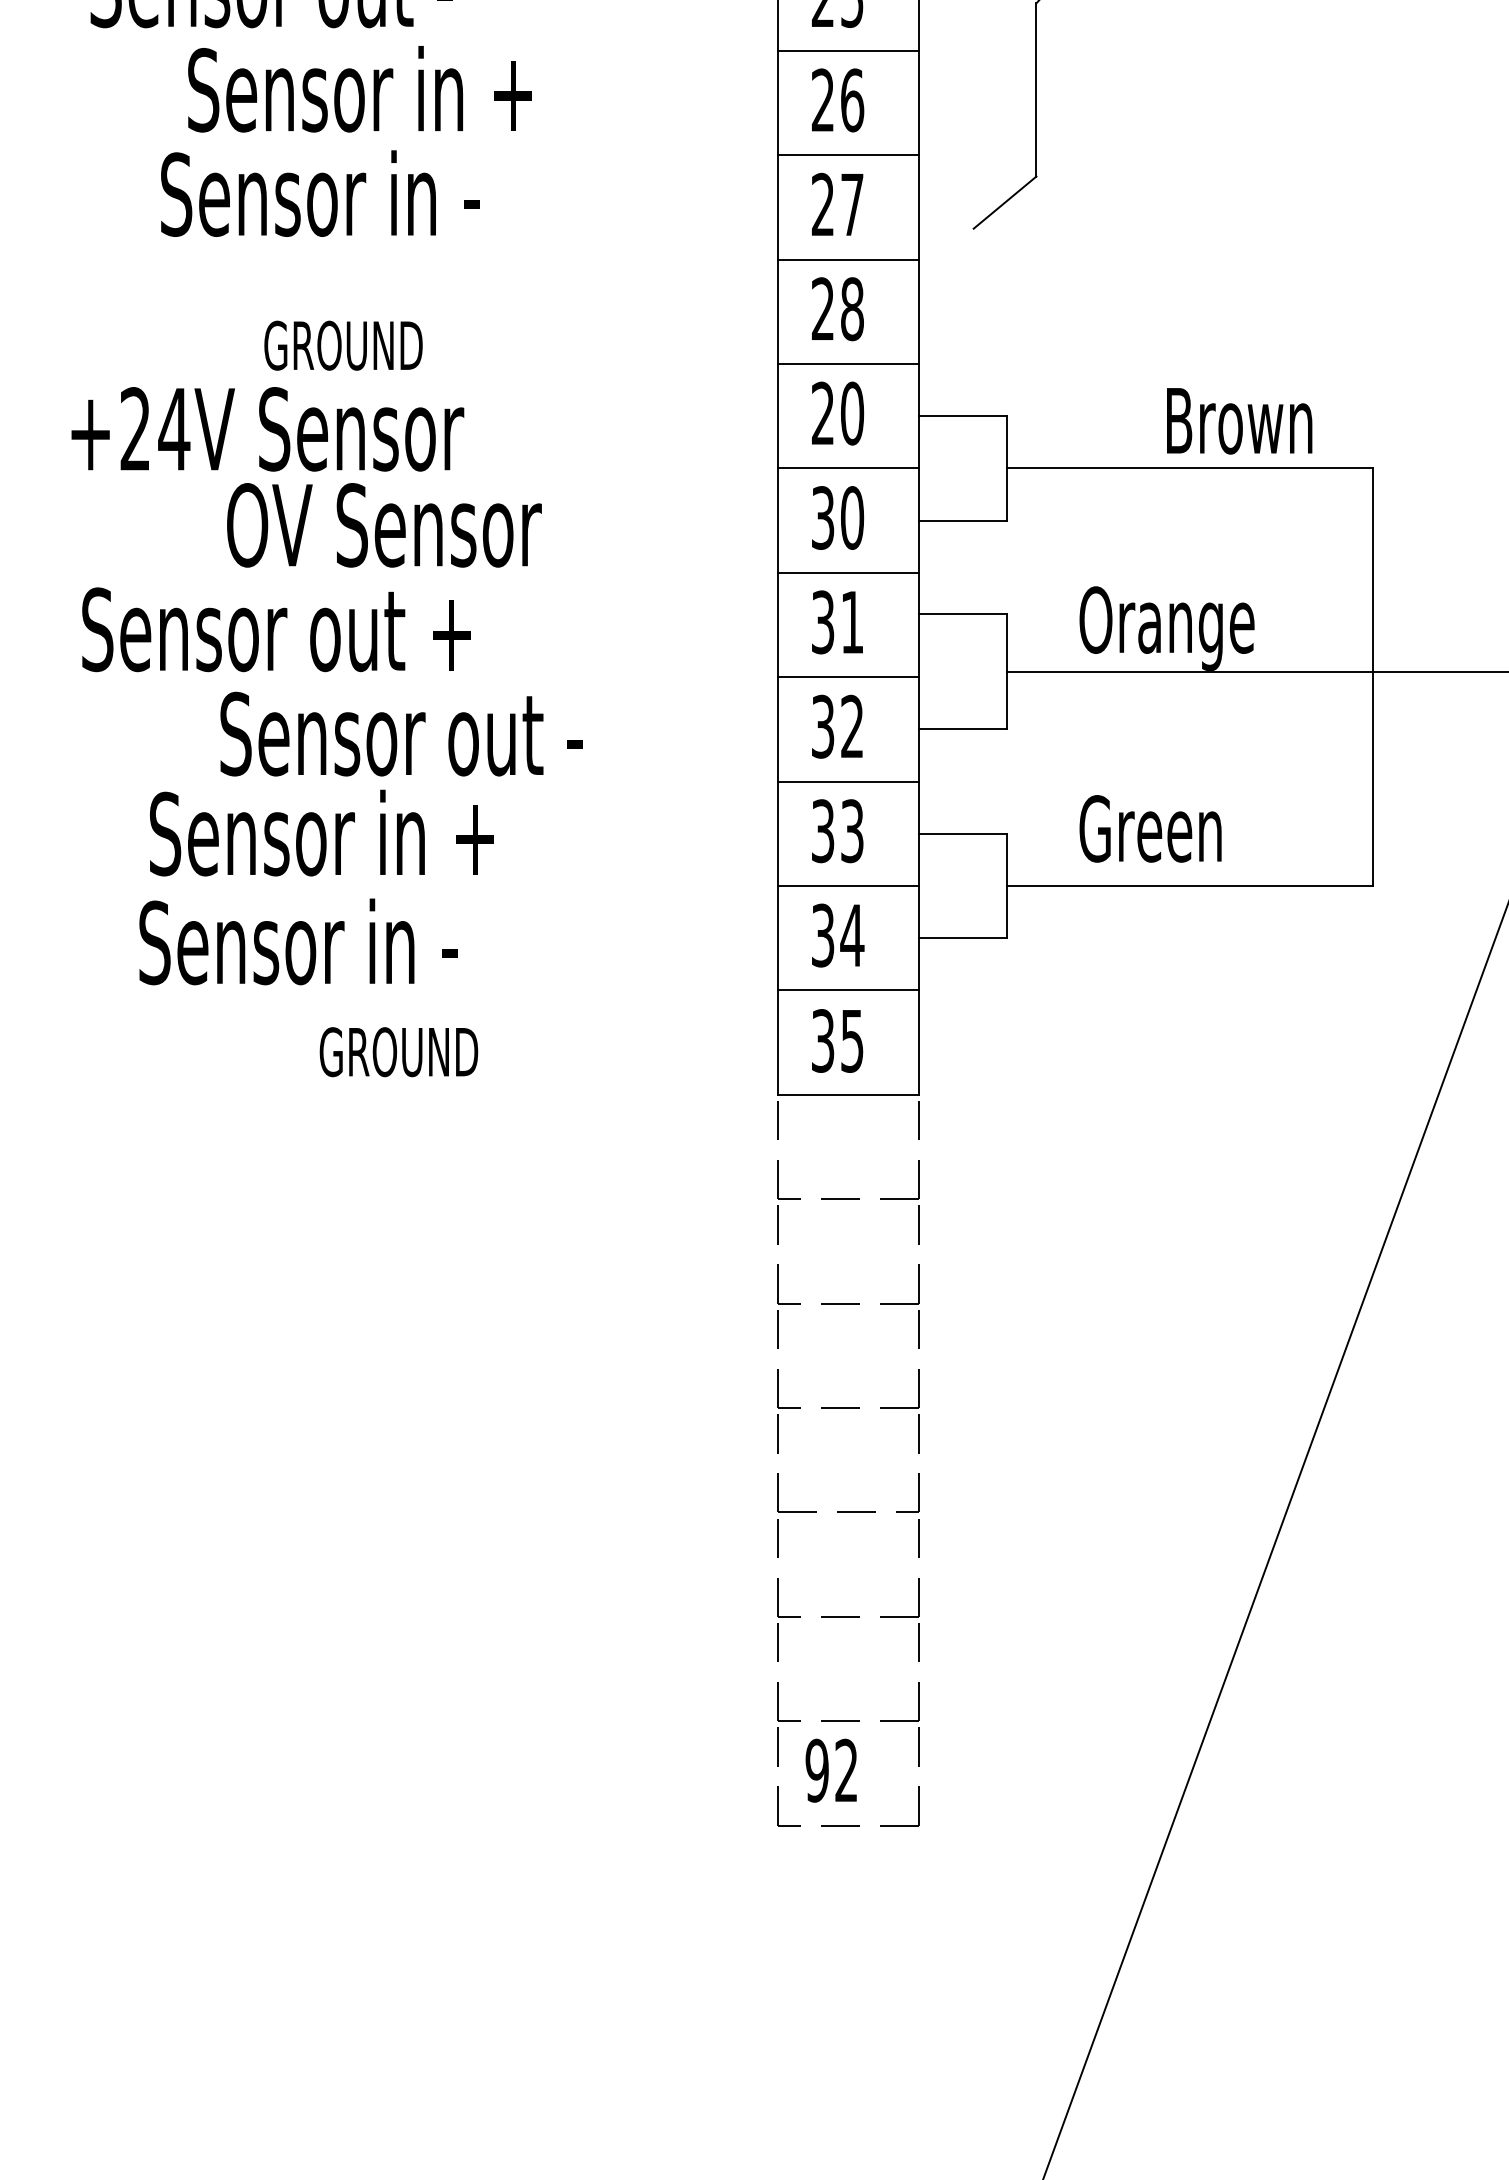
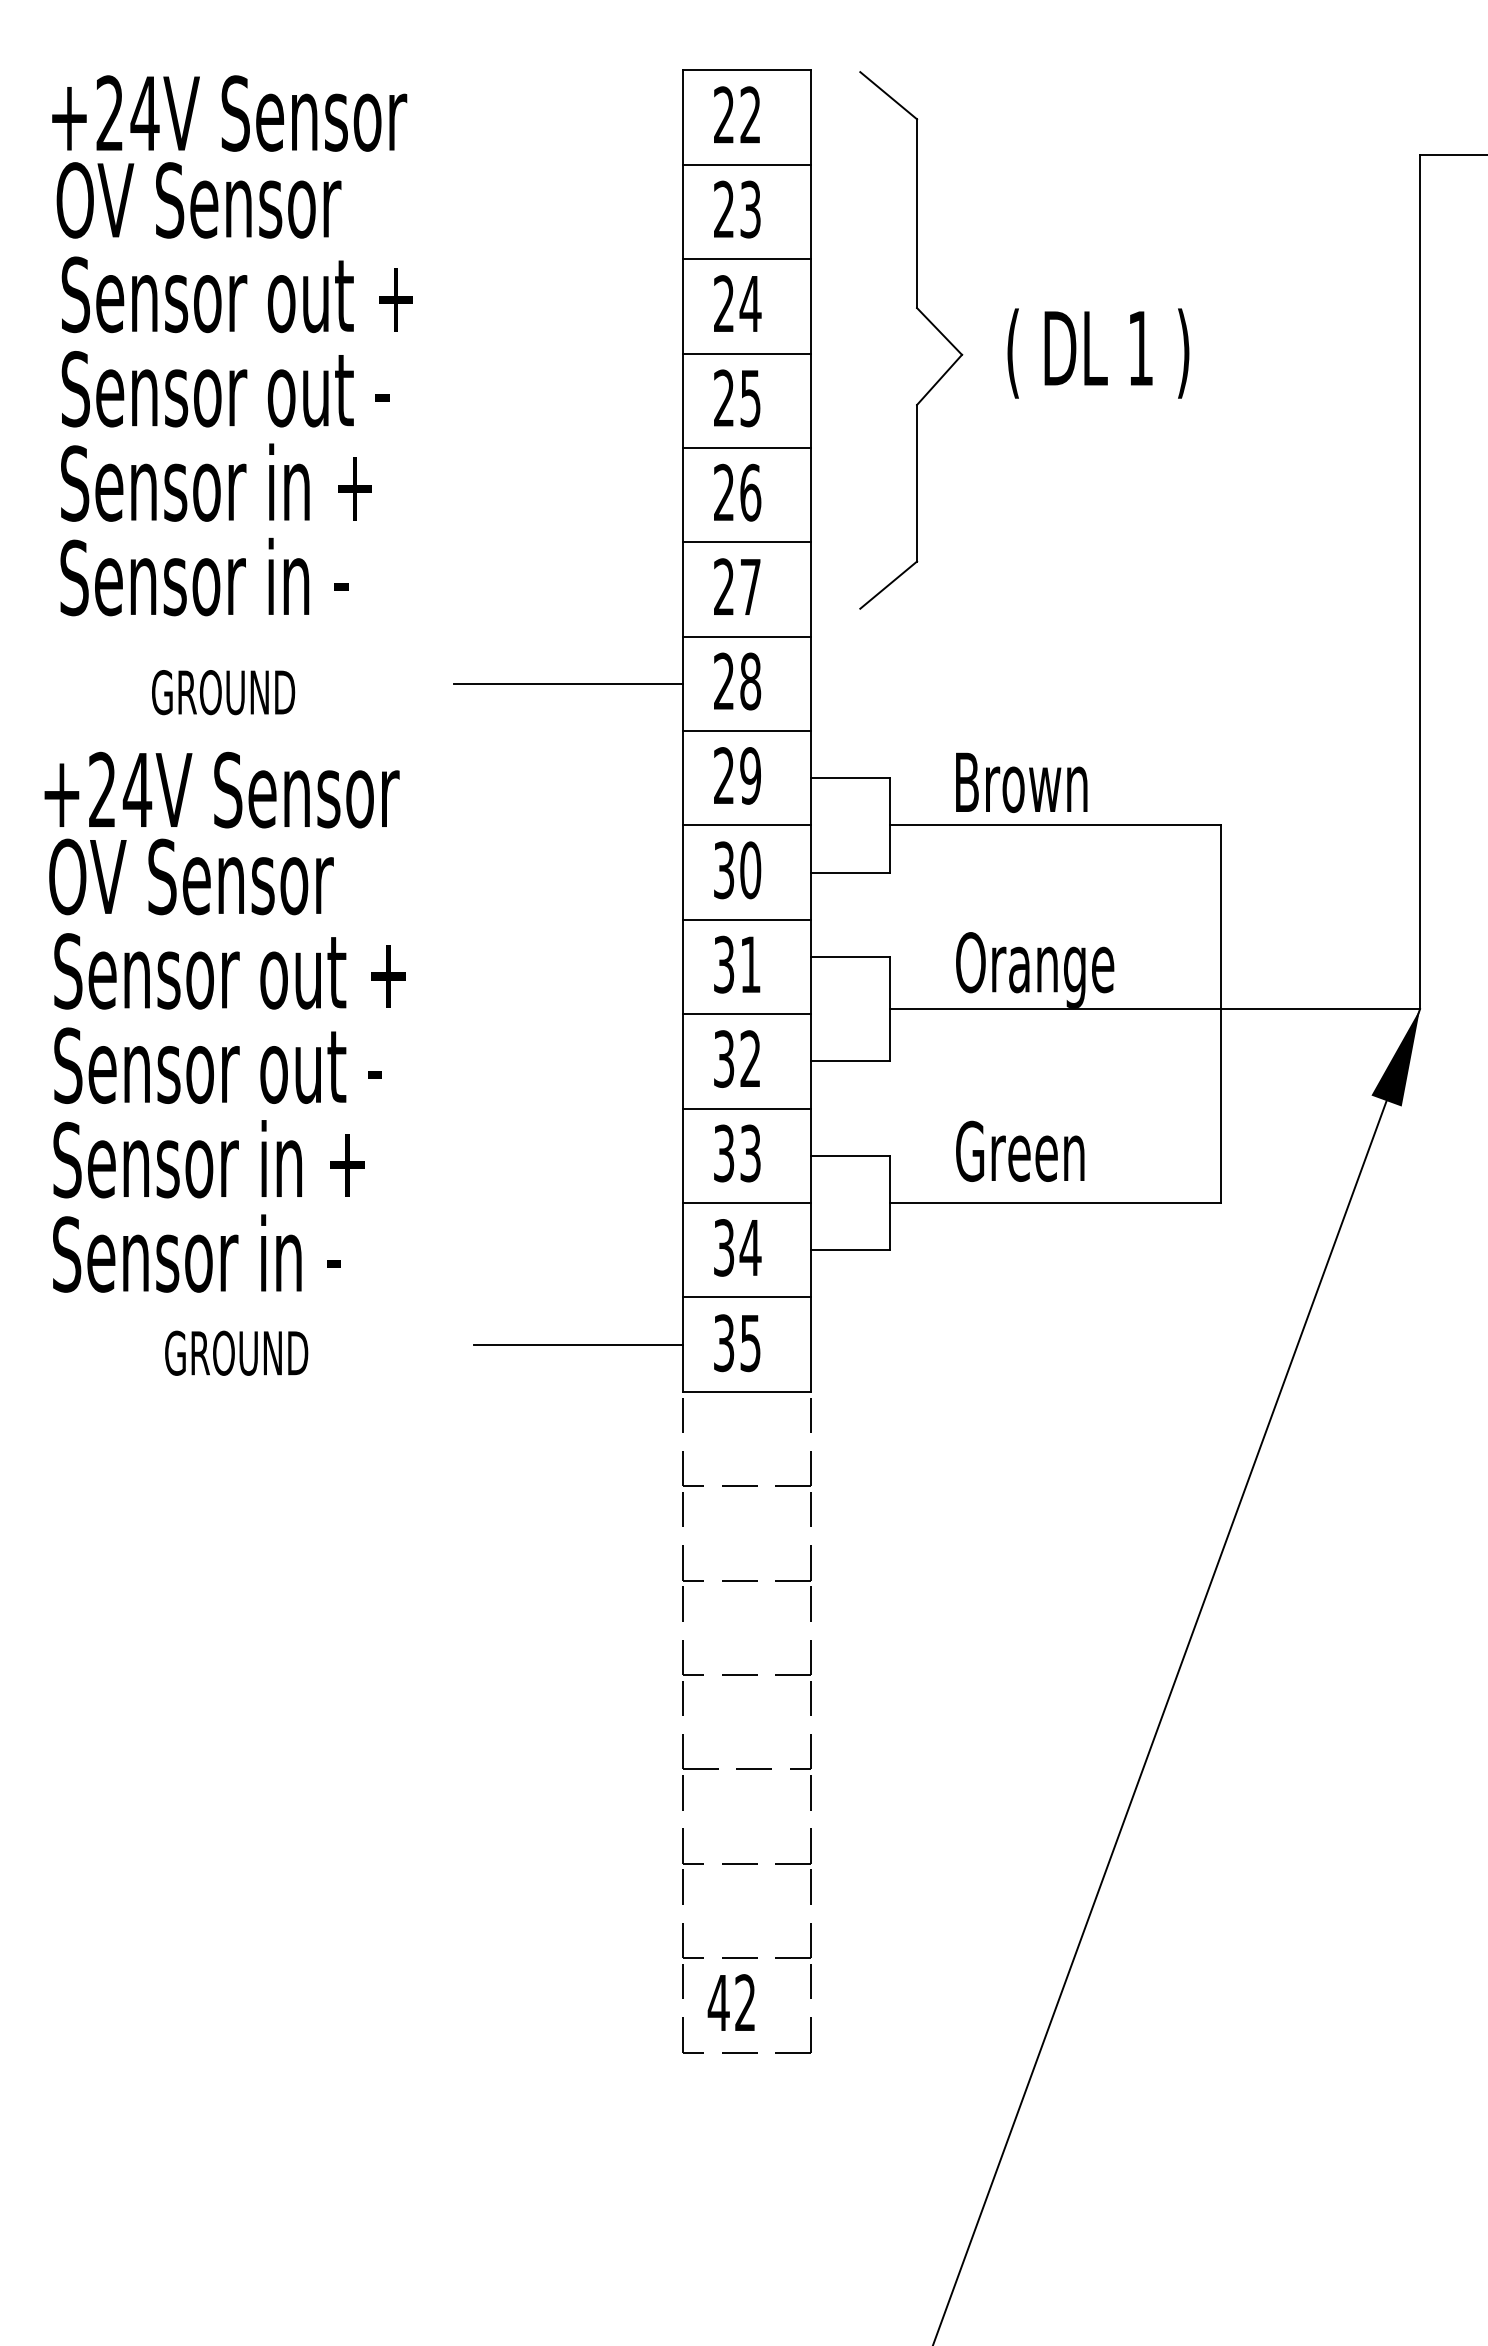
text: (360, 89) -> (216, 482), moved
text: (320, 193) -> (204, 576), moved
line: (650, 311) -> (568, 683), added
text: (343, 345) -> (223, 692), moved
text: (852, 413) -> (750, 775), 20 -> 29
text: (1239, 420) -> (1021, 782), moved
text: (384, 524) -> (191, 876), moved
text: (401, 733) -> (217, 1065), moved
text: (321, 833) -> (208, 1159), moved
text: (298, 941) -> (196, 1253), moved
line: (662, 1042) -> (578, 1344), added
text: (398, 1051) -> (236, 1352), moved
text: (816, 1770) -> (718, 2002), 92 -> 42

